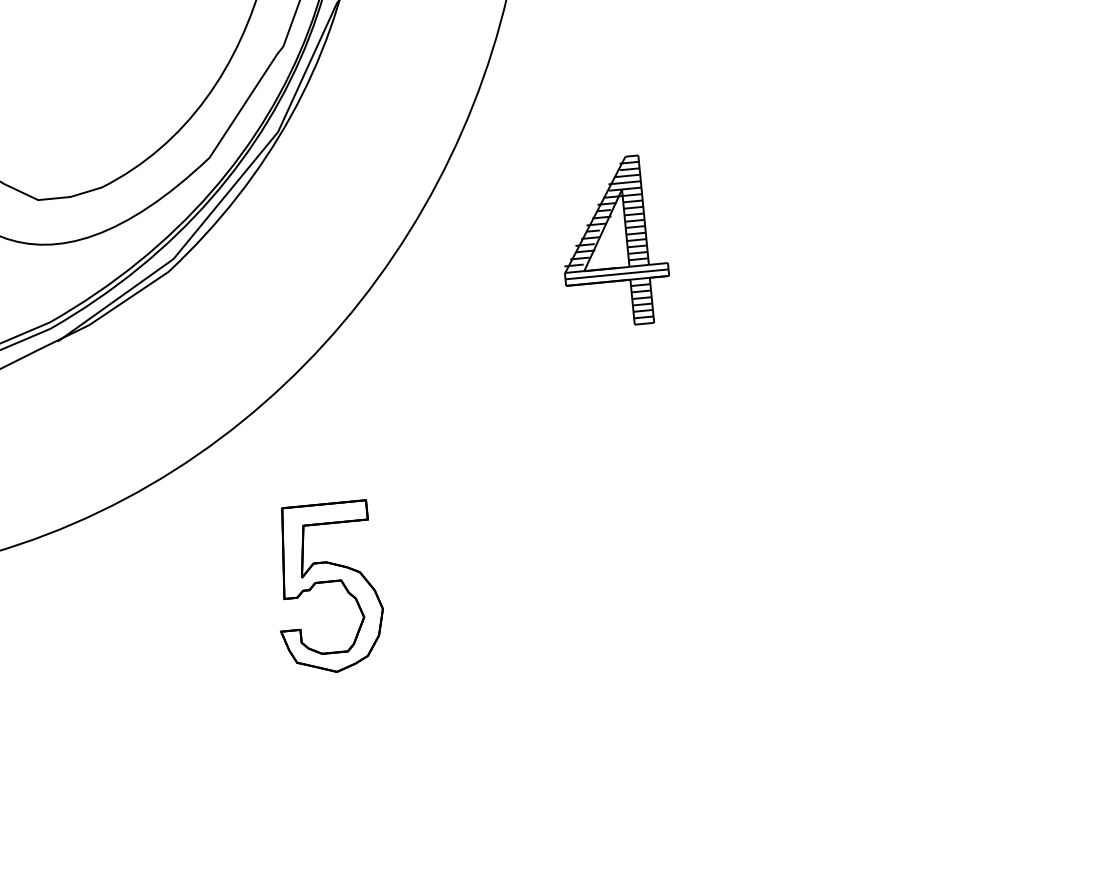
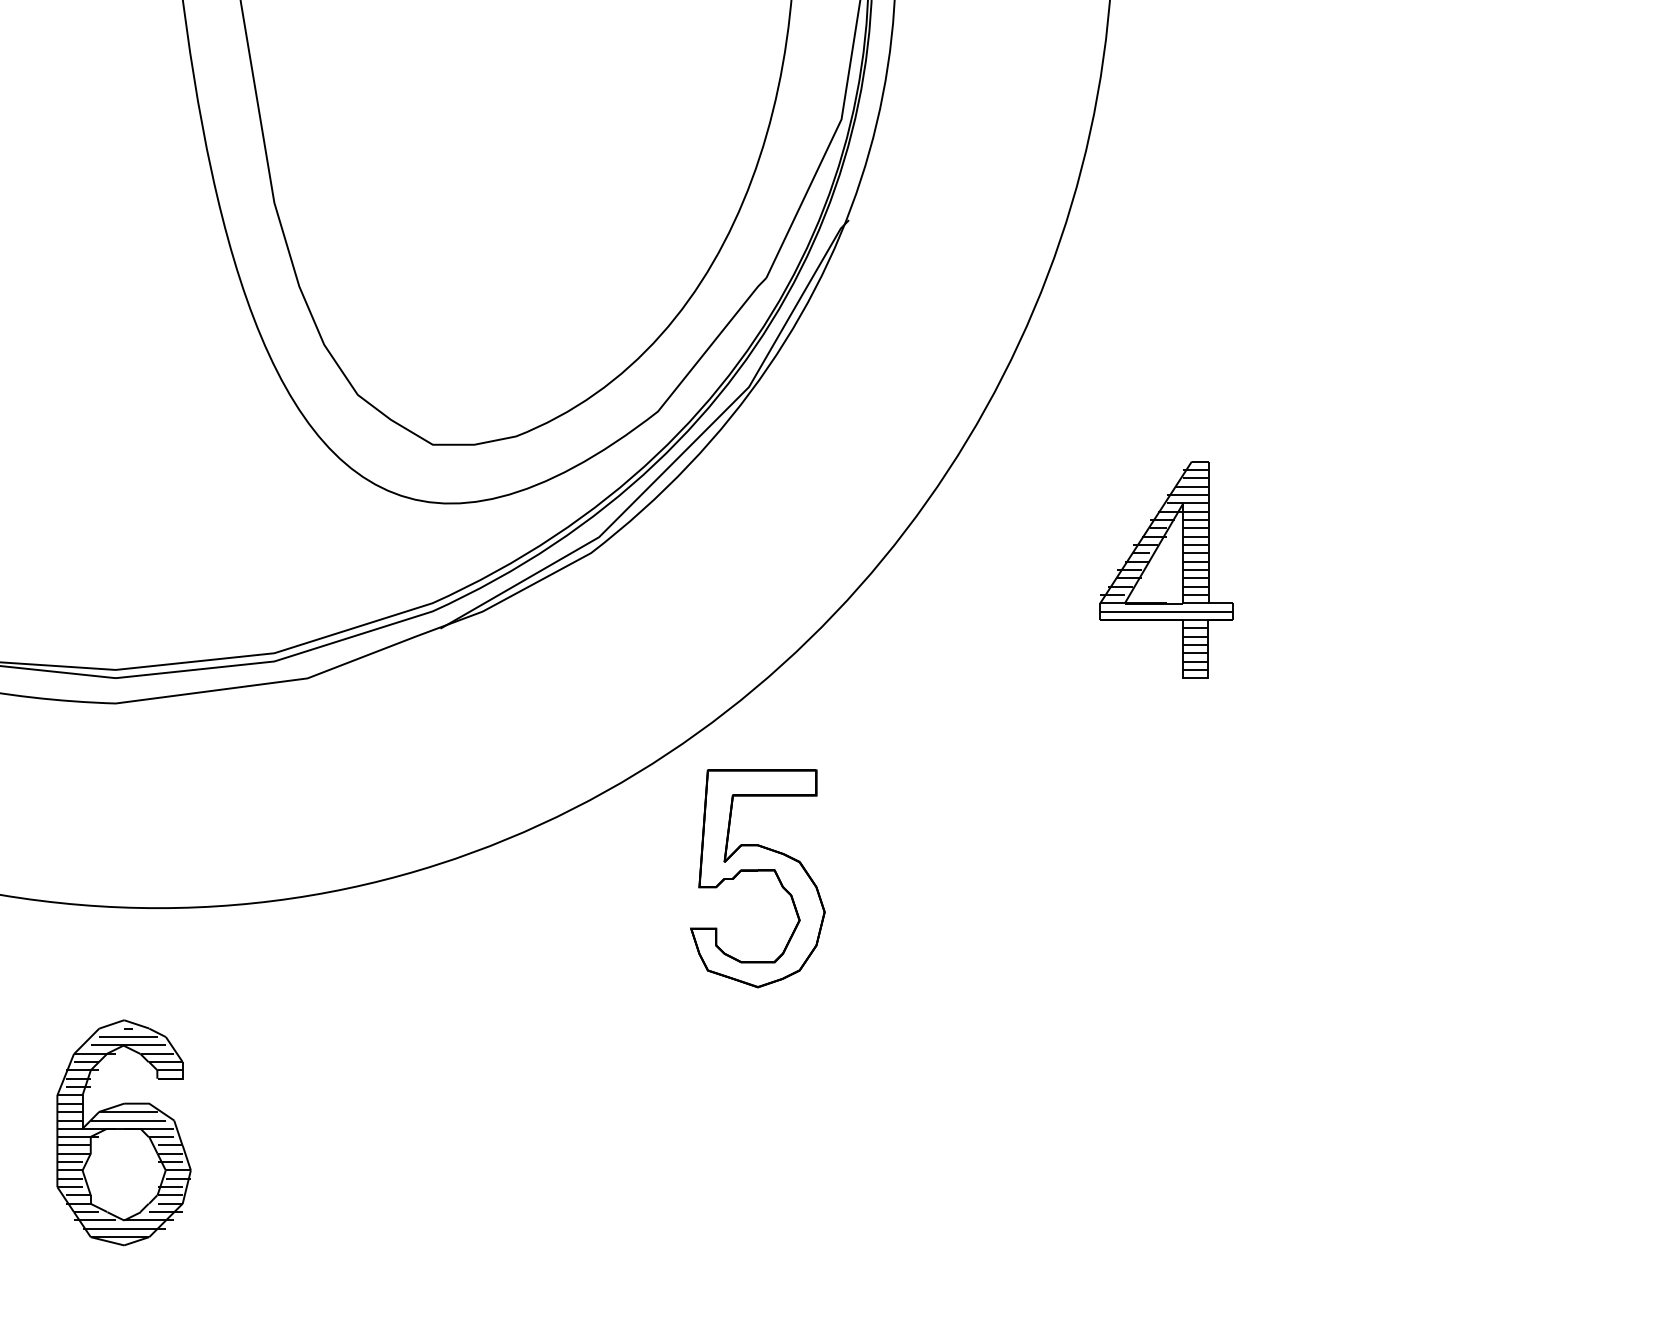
part: (328, 582) -> (757, 871), moved

